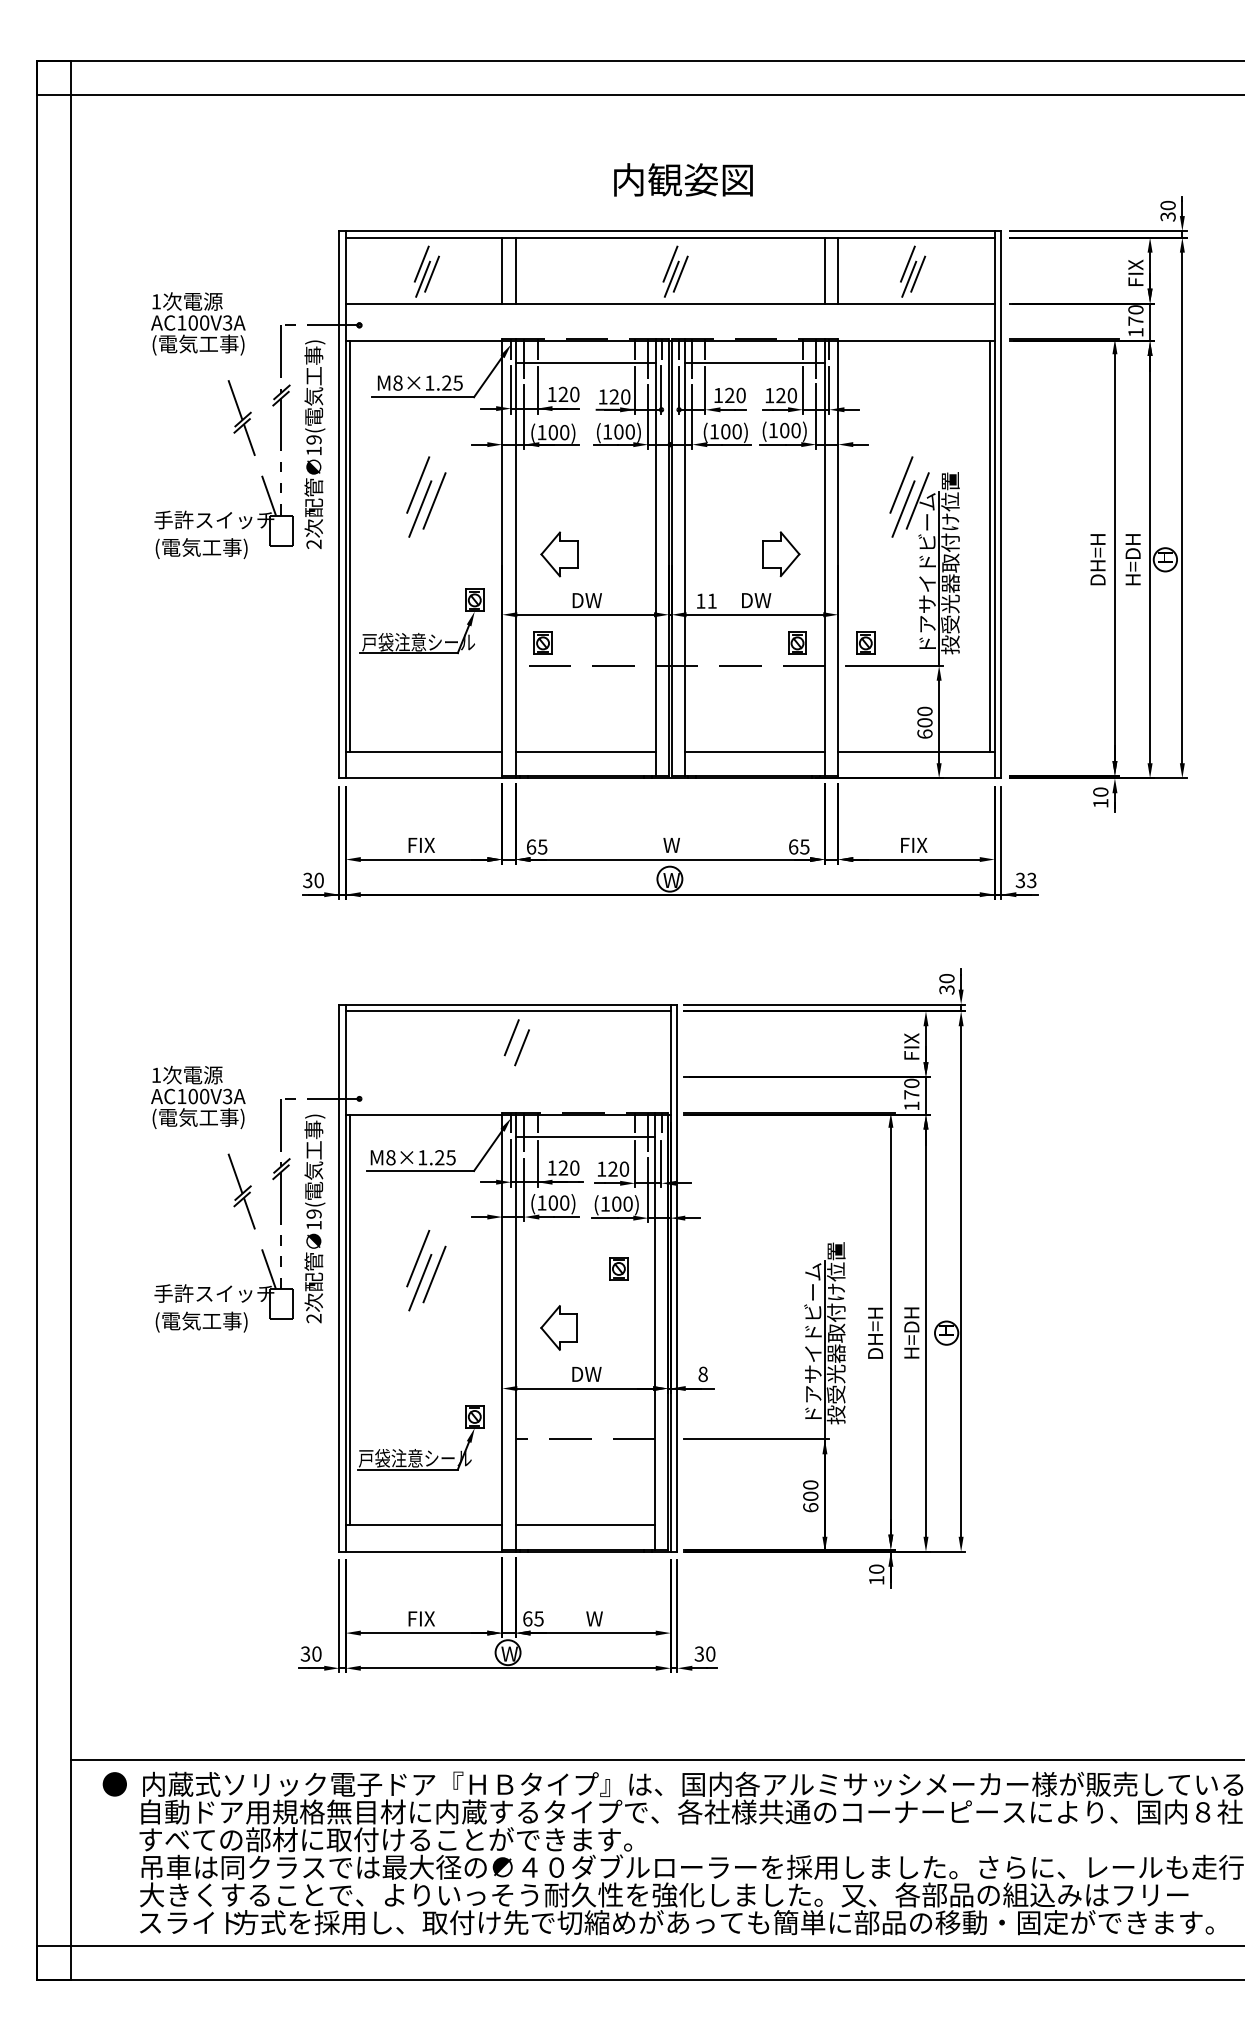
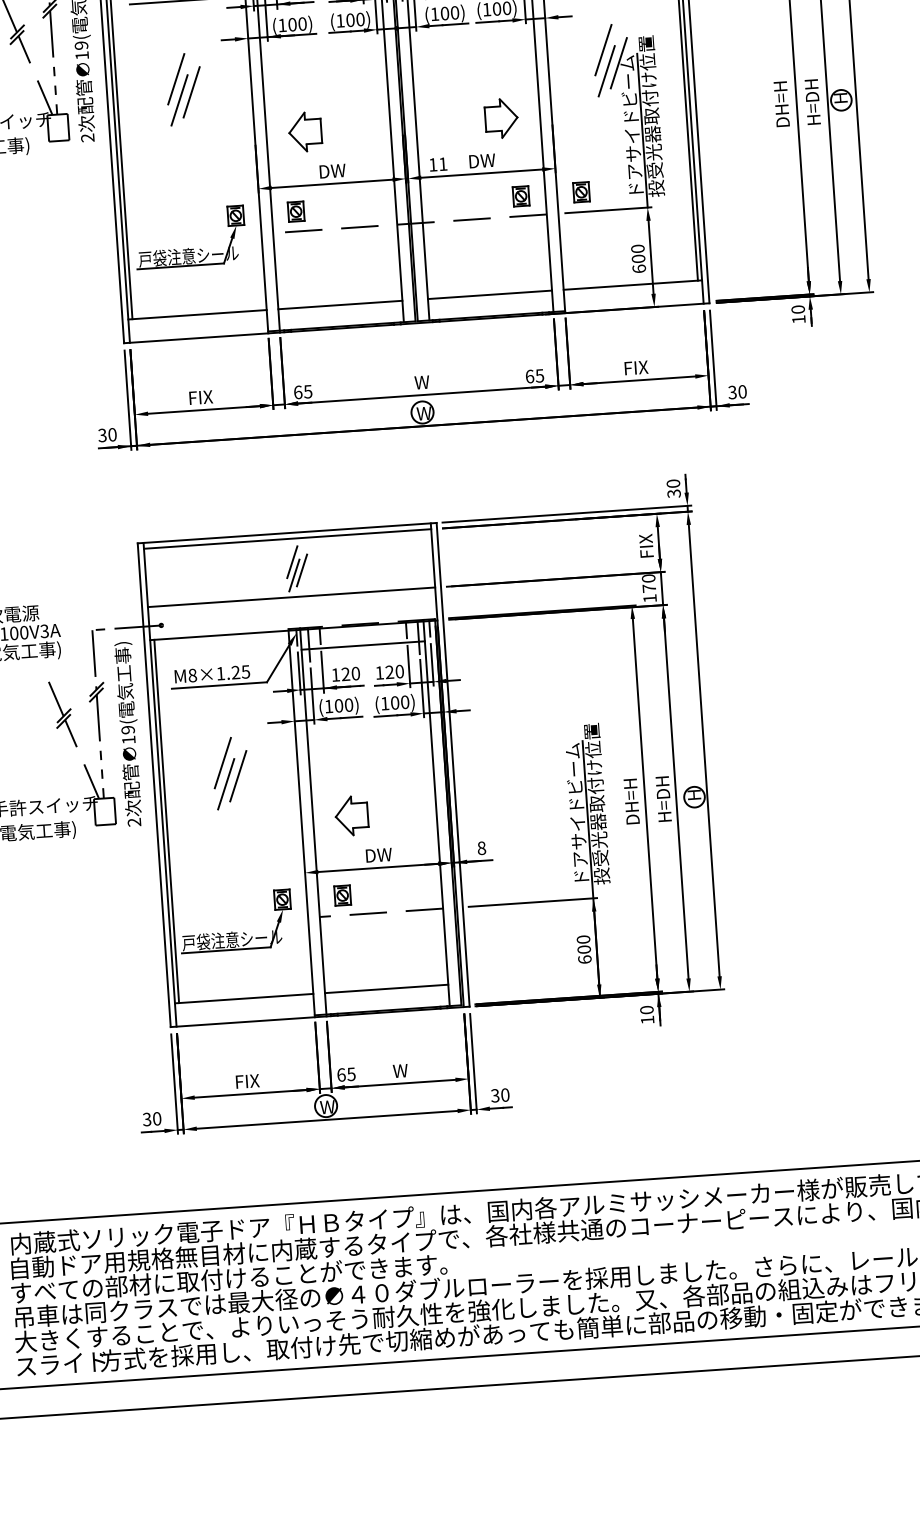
part: (419, 633) -> (188, 248), moved
text: (1031, 880) -> (742, 391), 33 -> 30
line: (513, 1052) -> (294, 575), added
line: (507, 1077) -> (290, 597), added
part: (618, 1268) -> (342, 895), moved

